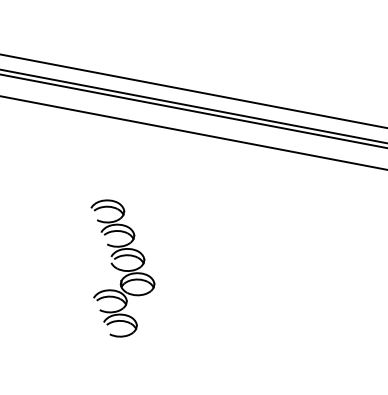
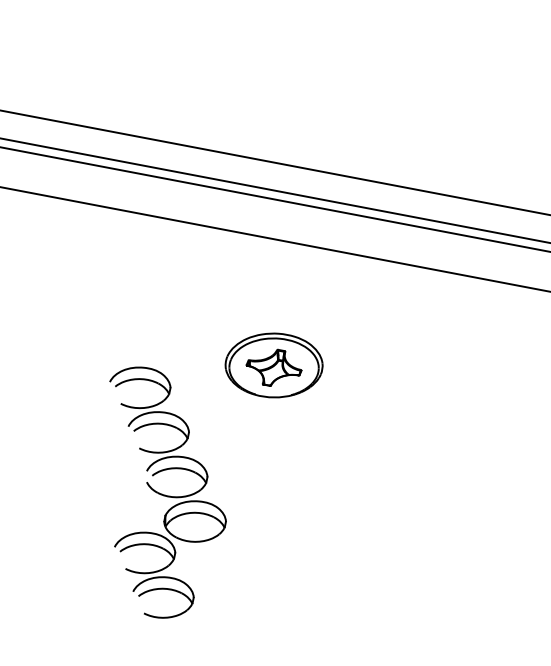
part: (180, 199) -> (273, 365), added

